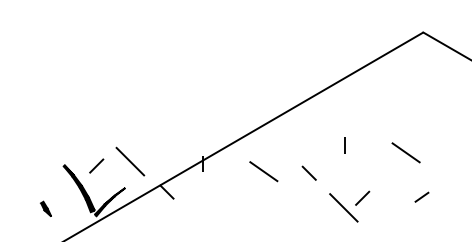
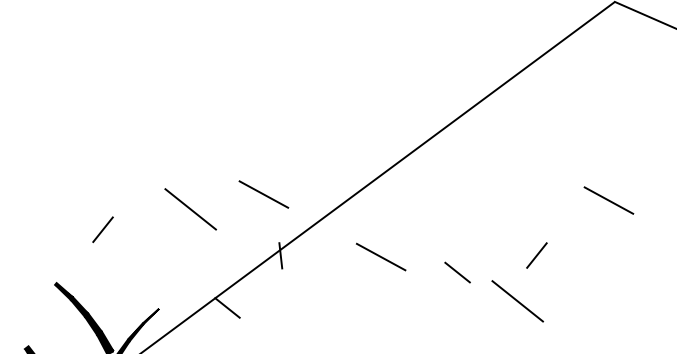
line: (196, 125) -> (263, 194), added
line: (344, 145) -> (507, 199), removed
line: (130, 161) -> (190, 209), moved
line: (96, 165) -> (102, 228), moved
line: (308, 172) -> (456, 271), moved
line: (421, 196) -> (641, 268), removed
line: (362, 197) -> (536, 254), moved

